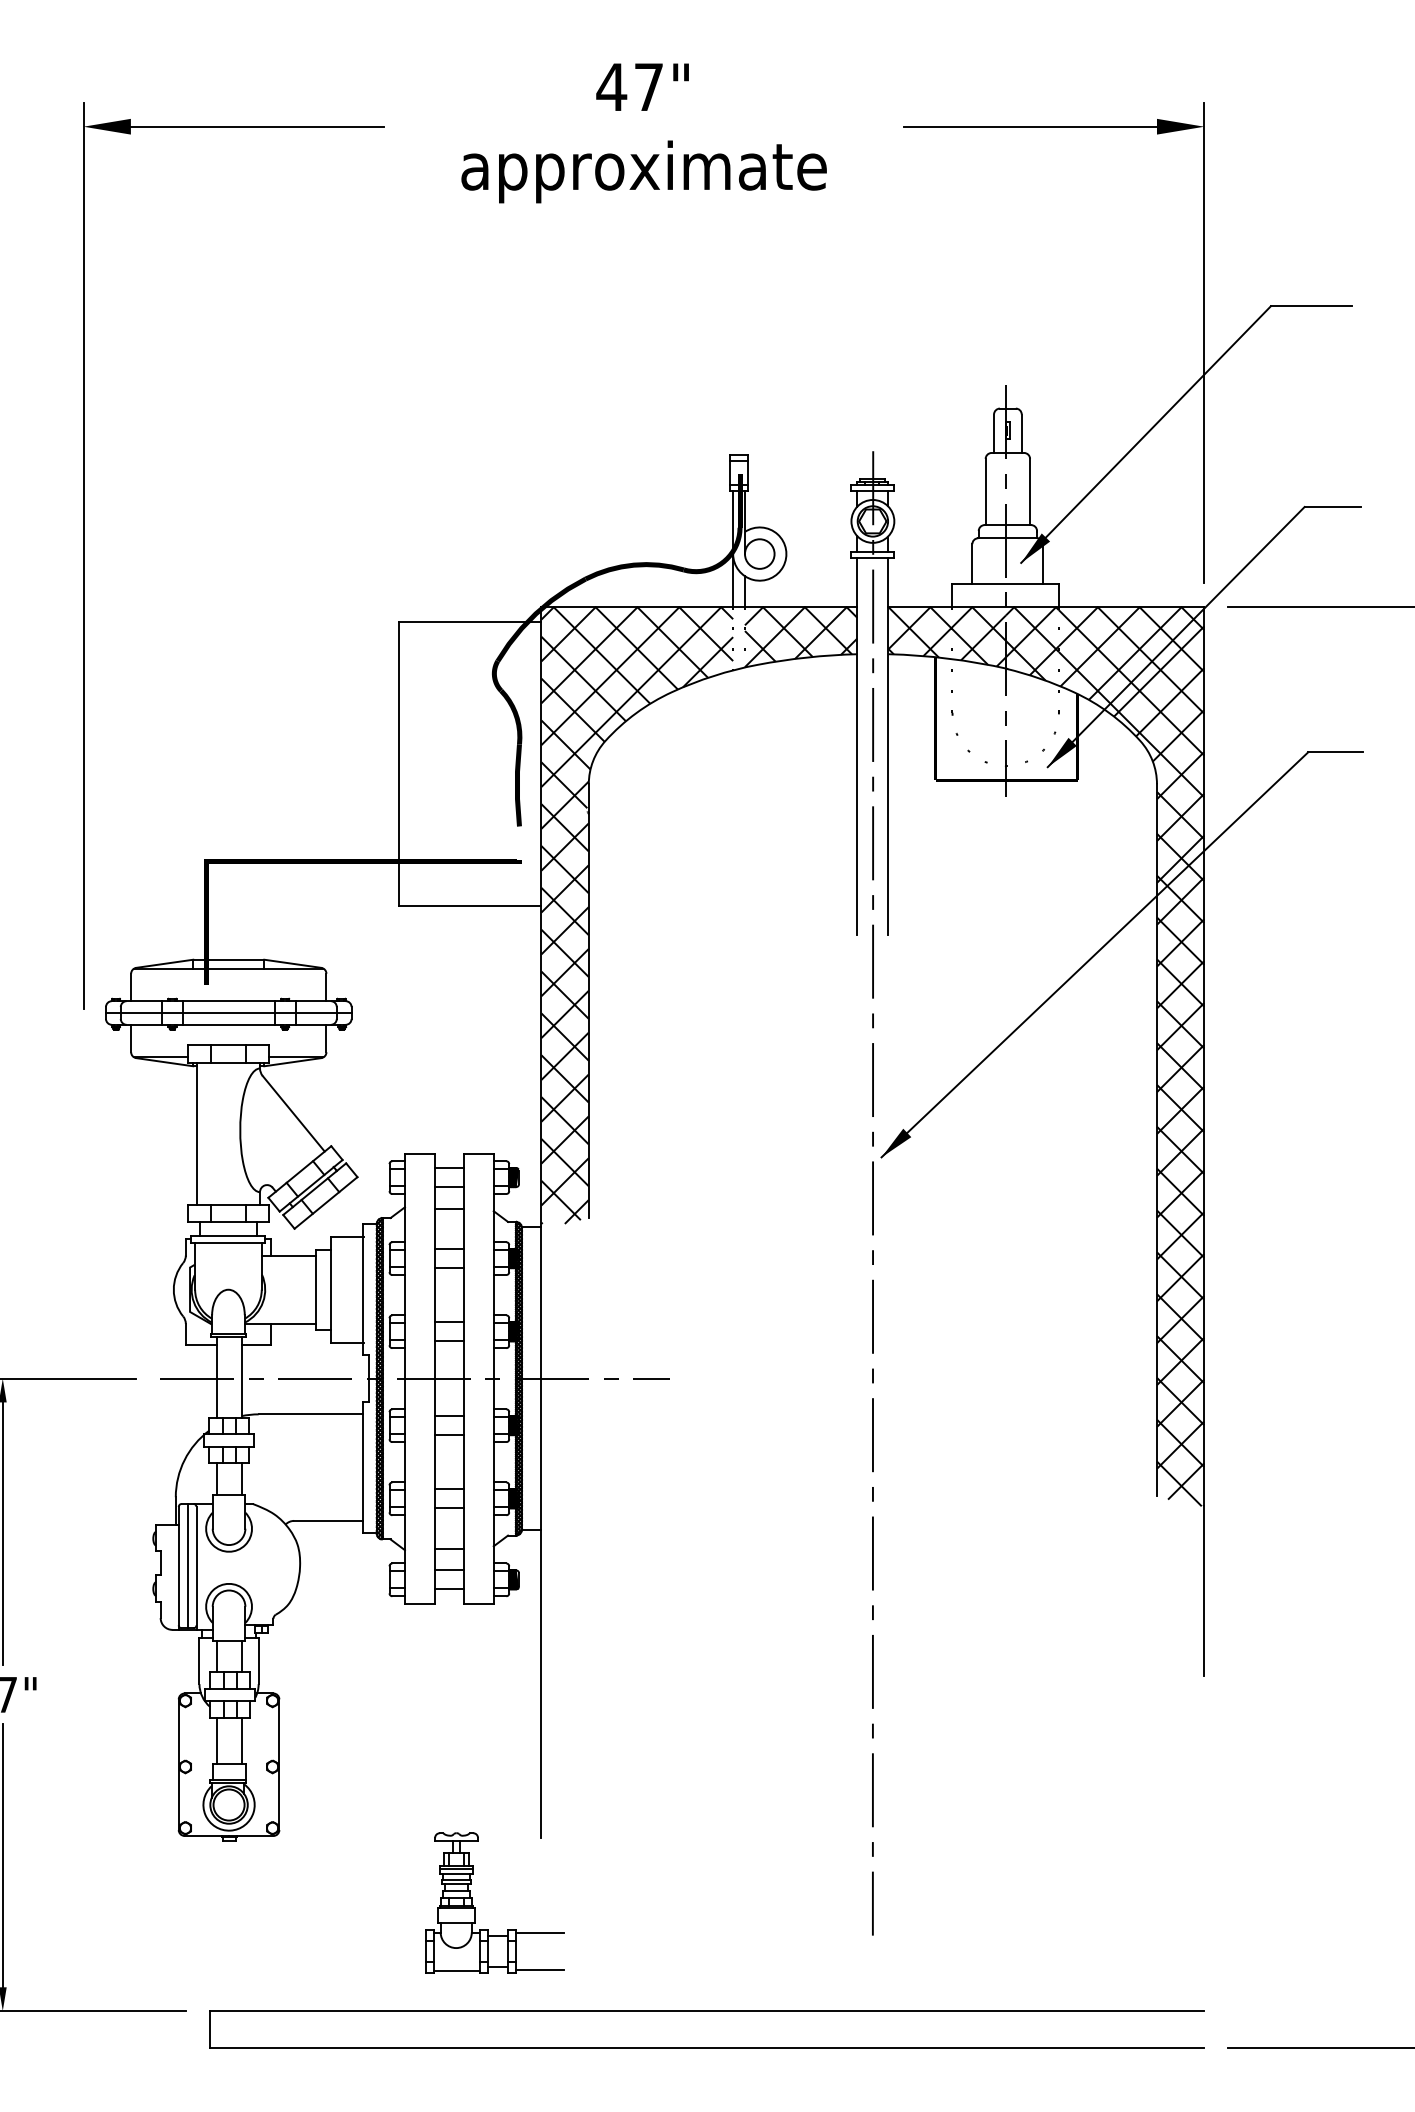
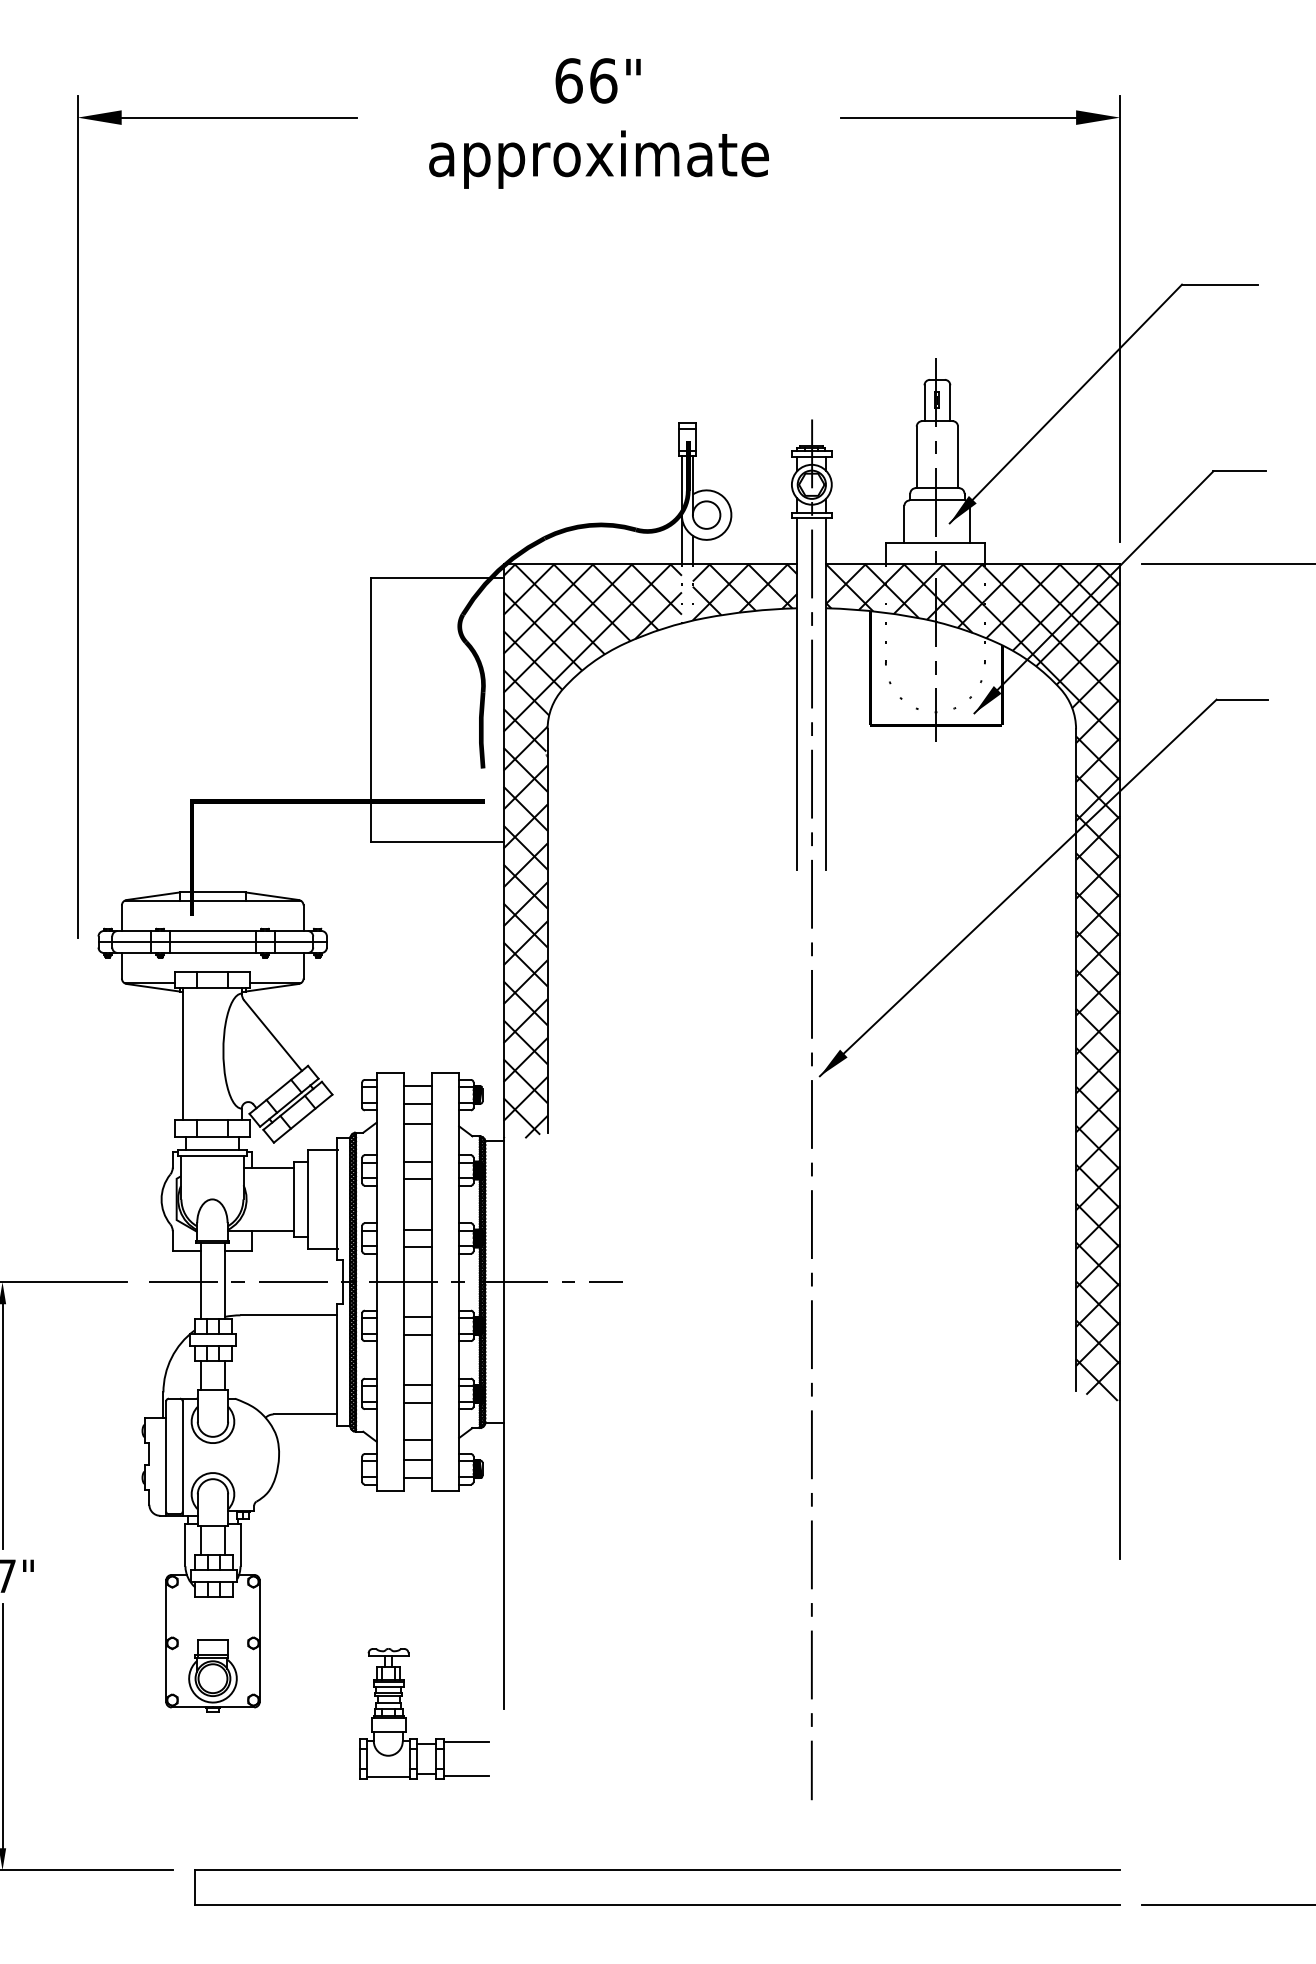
text: (629, 86) -> (585, 80), 47" -> 66"
line: (187, 1566) -> (174, 1456), removed
line: (216, 1740) -> (201, 1618), removed
line: (241, 1740) -> (224, 1618), removed
part: (475, 1906) -> (406, 1717), moved

